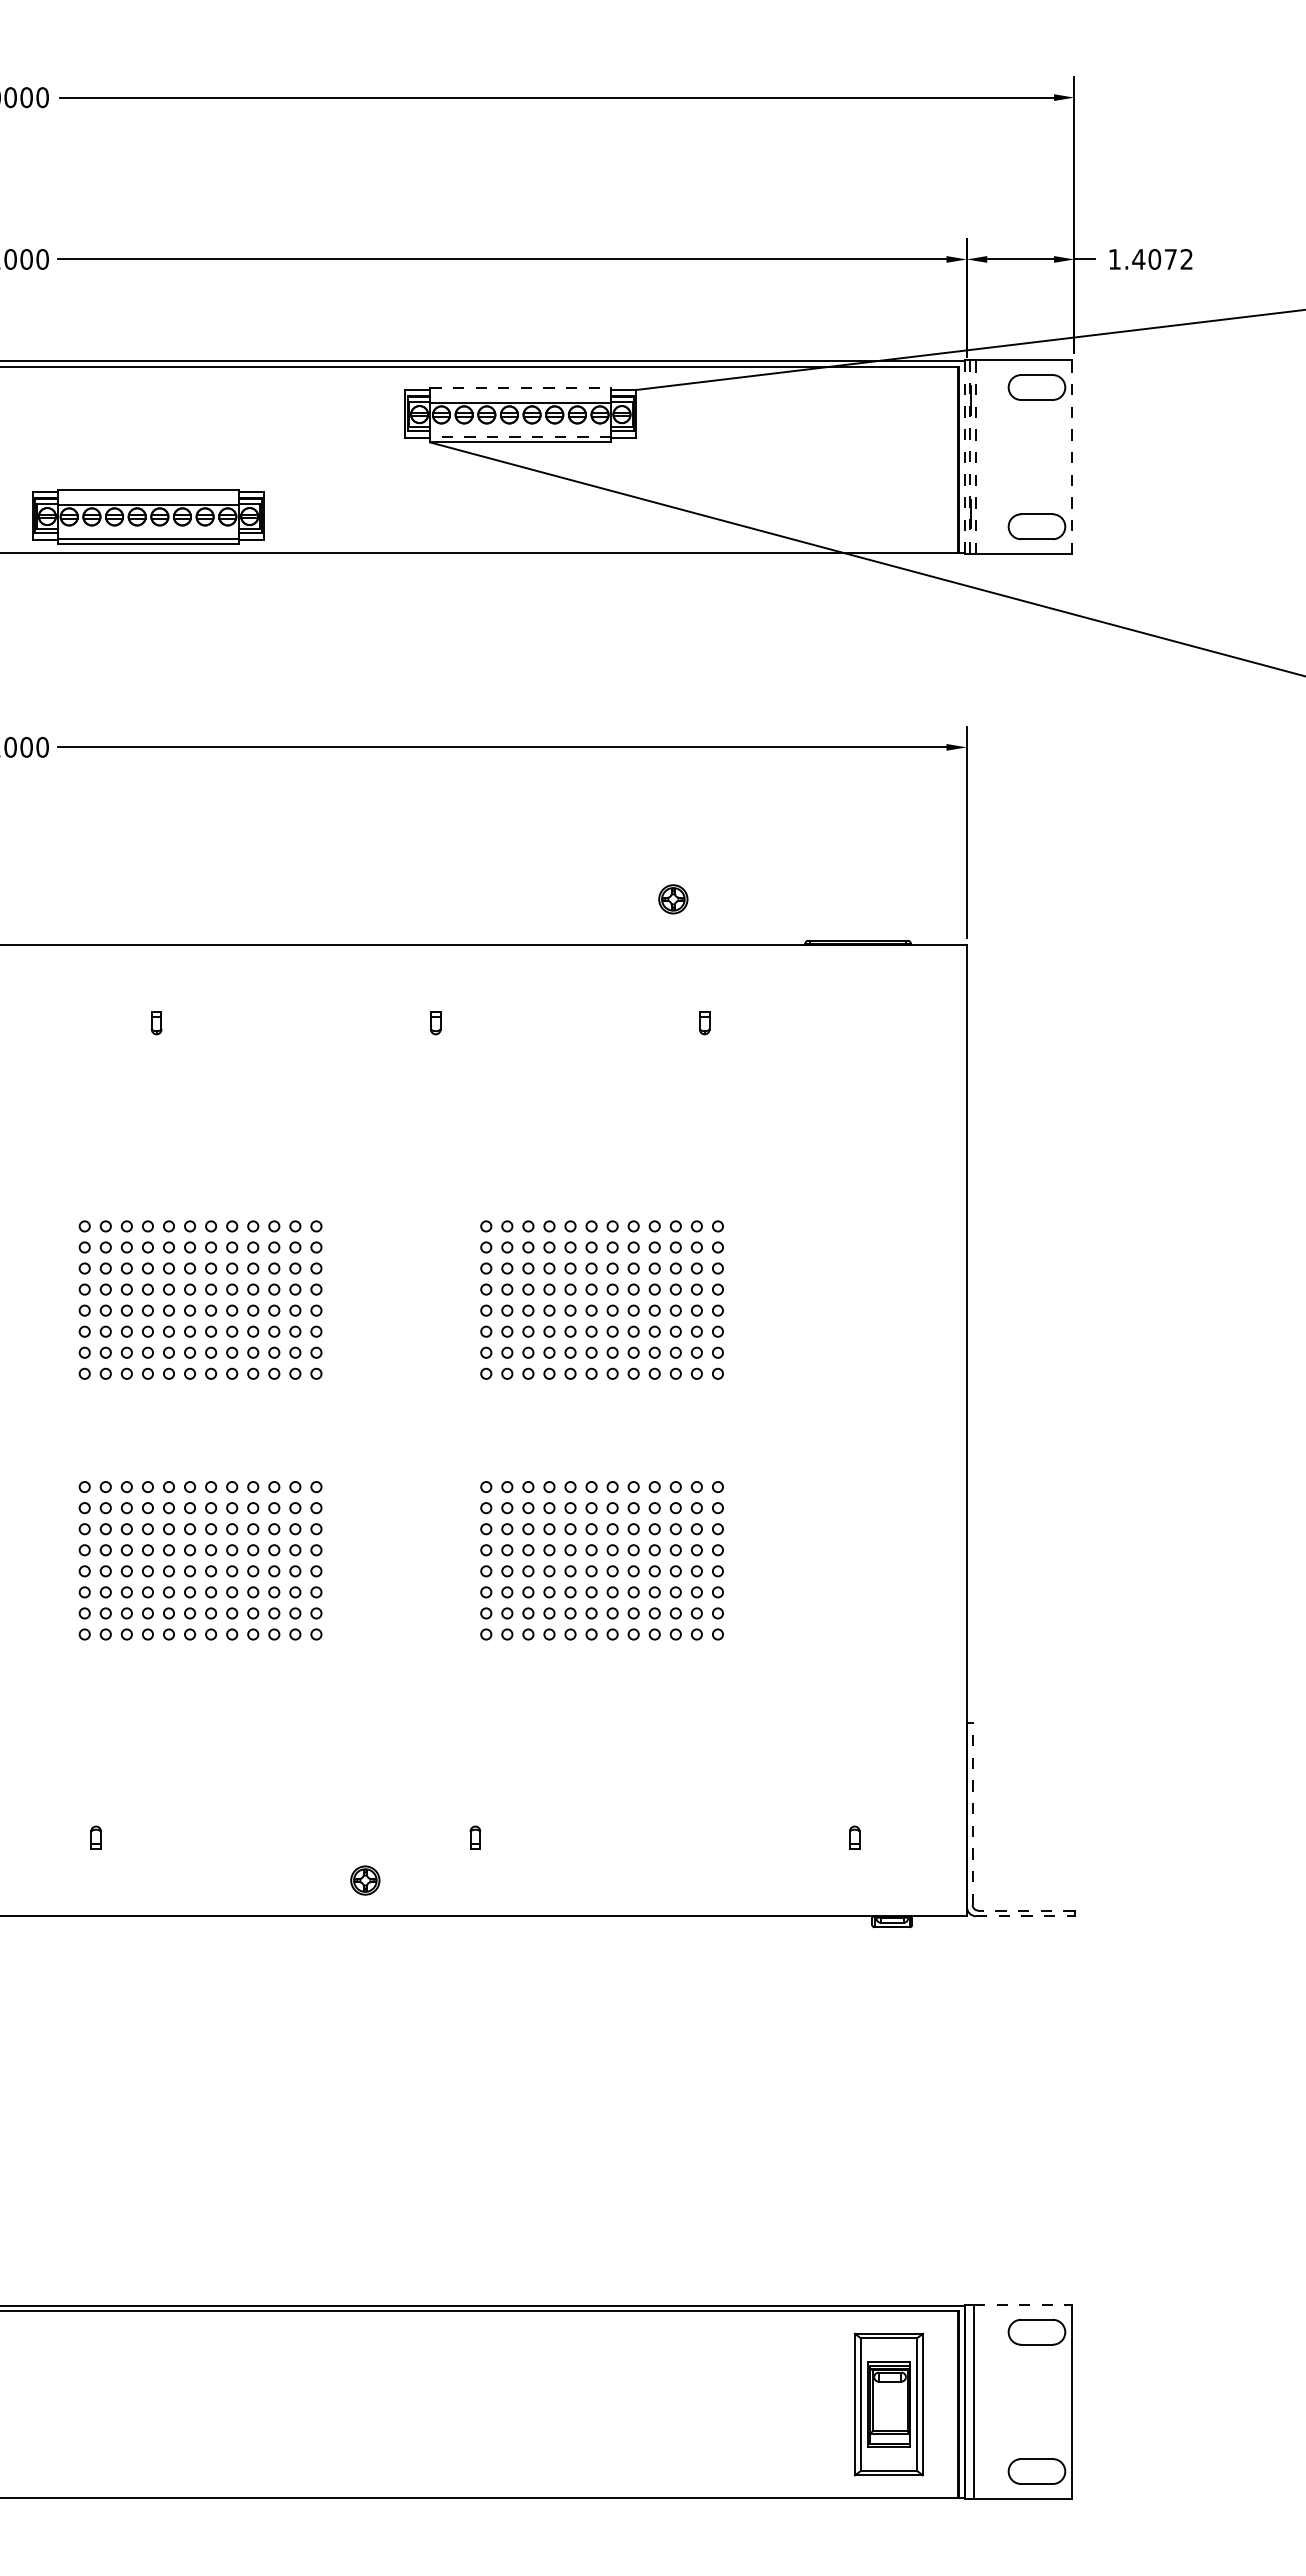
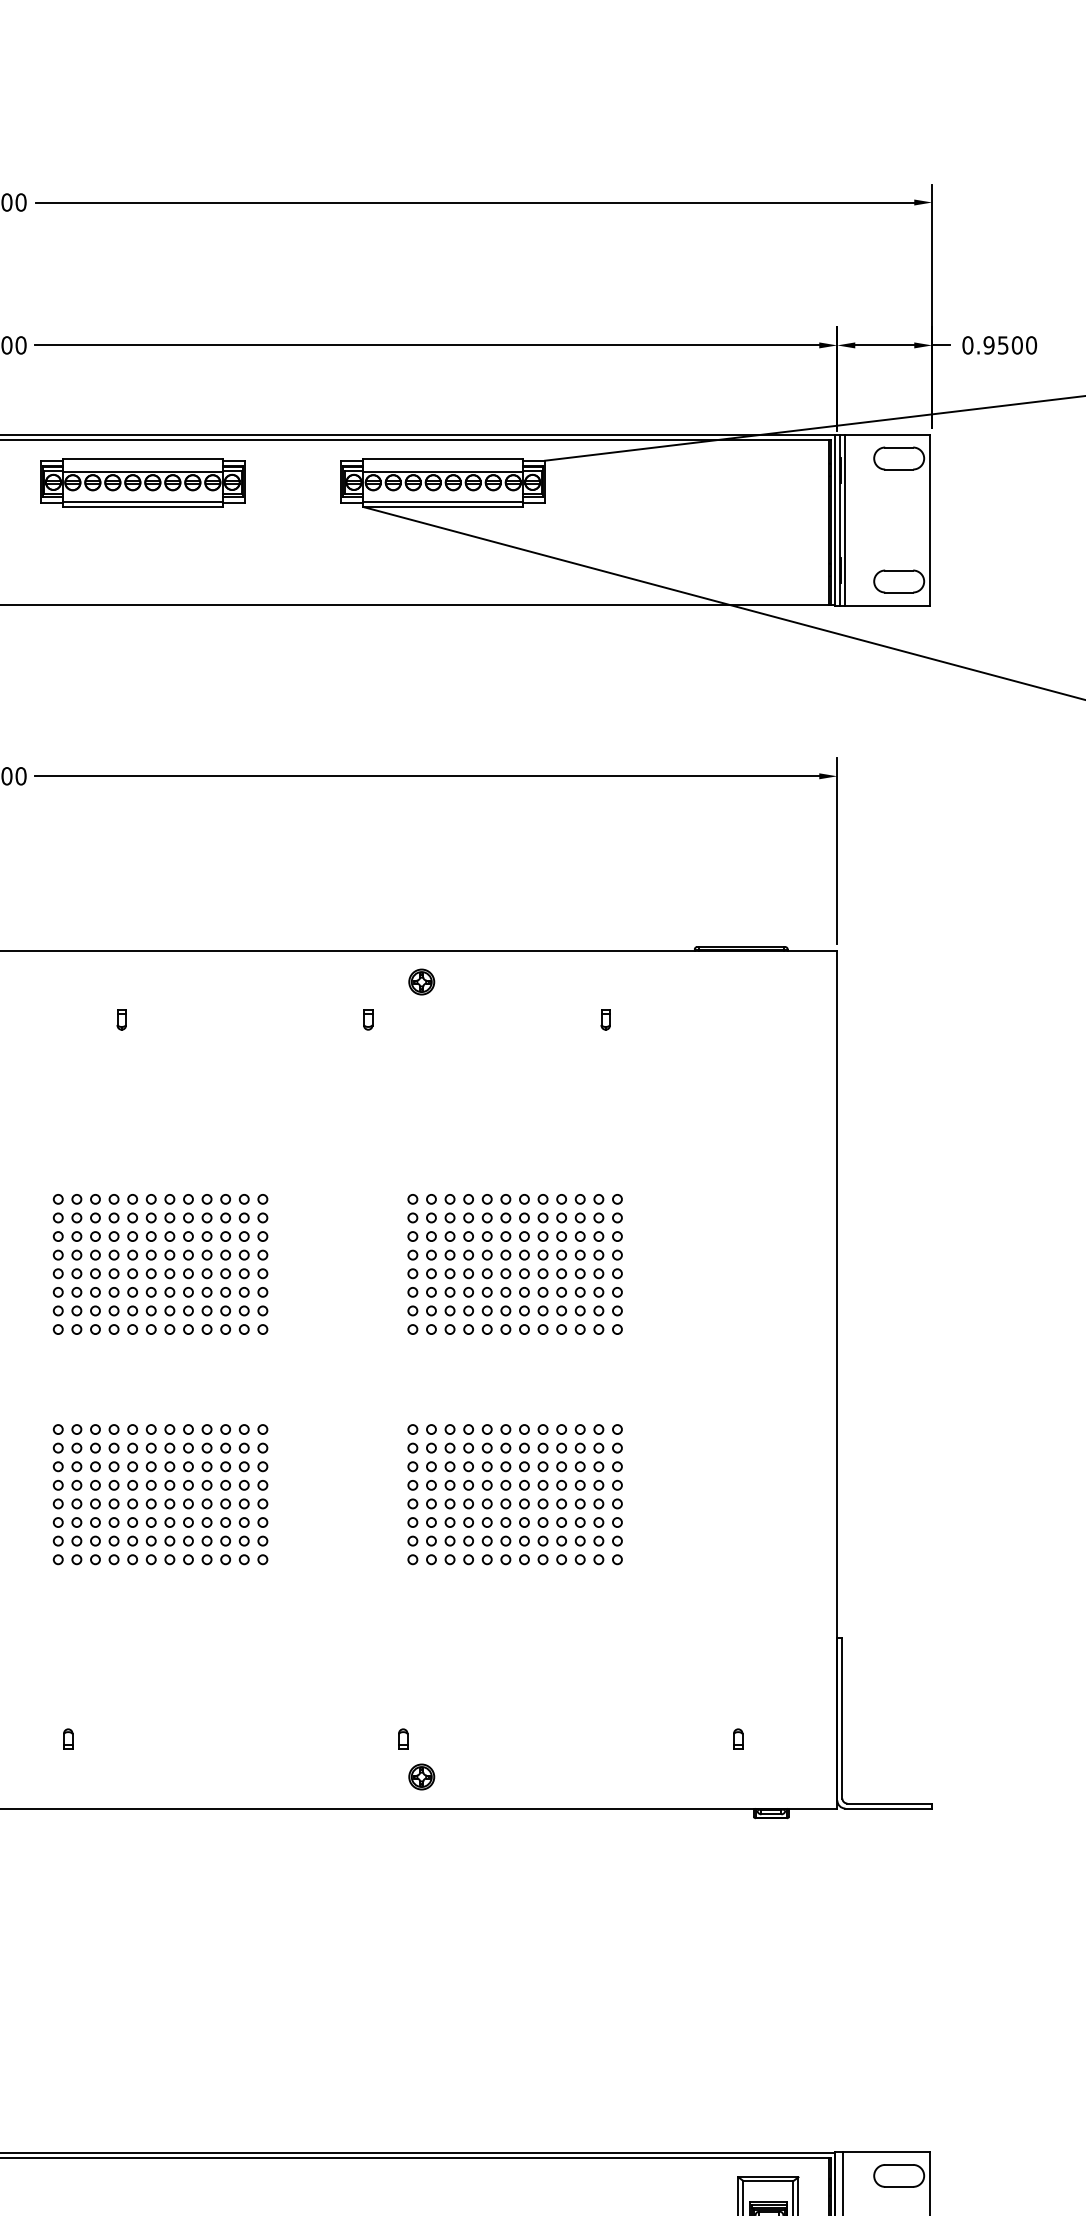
text: (1150, 259) -> (999, 345), 1.4072 -> 0.9500
line: (520, 387) -> (443, 458), dashed -> solid
line: (520, 437) -> (443, 502), dashed -> solid
line: (964, 457) -> (835, 520), dashed -> solid
line: (970, 457) -> (840, 520), dashed -> solid
line: (976, 457) -> (845, 520), dashed -> solid
line: (1072, 457) -> (930, 520), dashed -> solid
part: (148, 516) -> (142, 482), moved
part: (673, 899) -> (421, 982), moved
line: (972, 1813) -> (842, 1717), dashed -> solid
part: (365, 1880) -> (421, 1776), moved
line: (1025, 1910) -> (889, 1803), dashed -> solid
line: (1025, 1916) -> (889, 1808), dashed -> solid
line: (1023, 2305) -> (887, 2152), dashed -> solid

